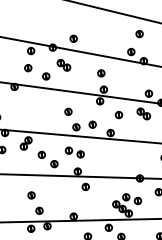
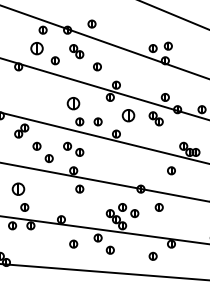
part: (138, 33) -> (167, 45), moved
part: (27, 68) -> (36, 48), size x1.6
part: (101, 73) -> (97, 66), moved
part: (68, 111) -> (73, 103), size x1.6
part: (118, 114) -> (128, 115), size x1.6
part: (31, 194) -> (18, 188), size x1.6

